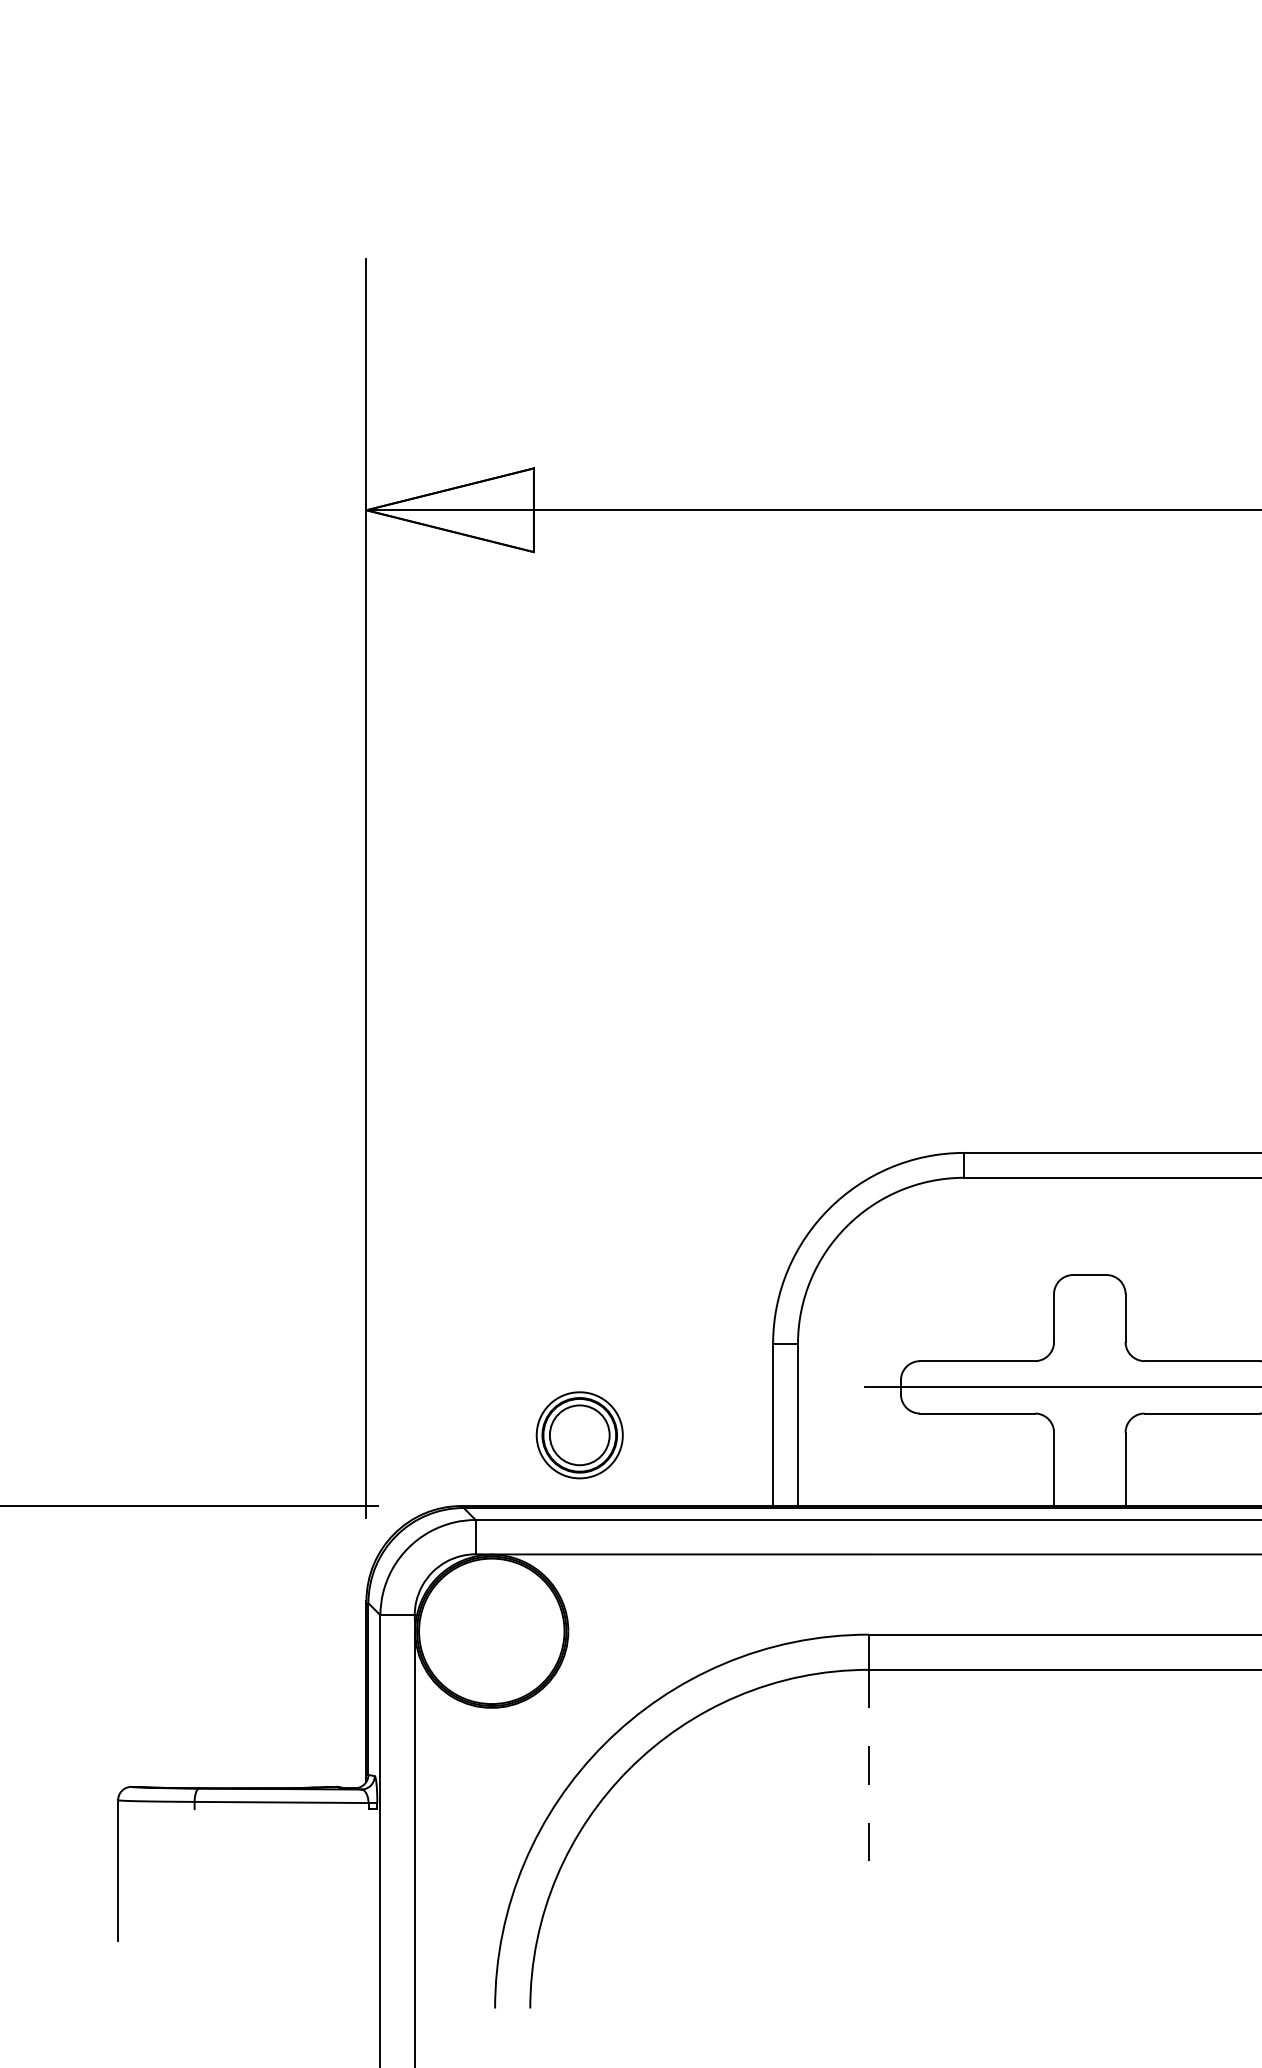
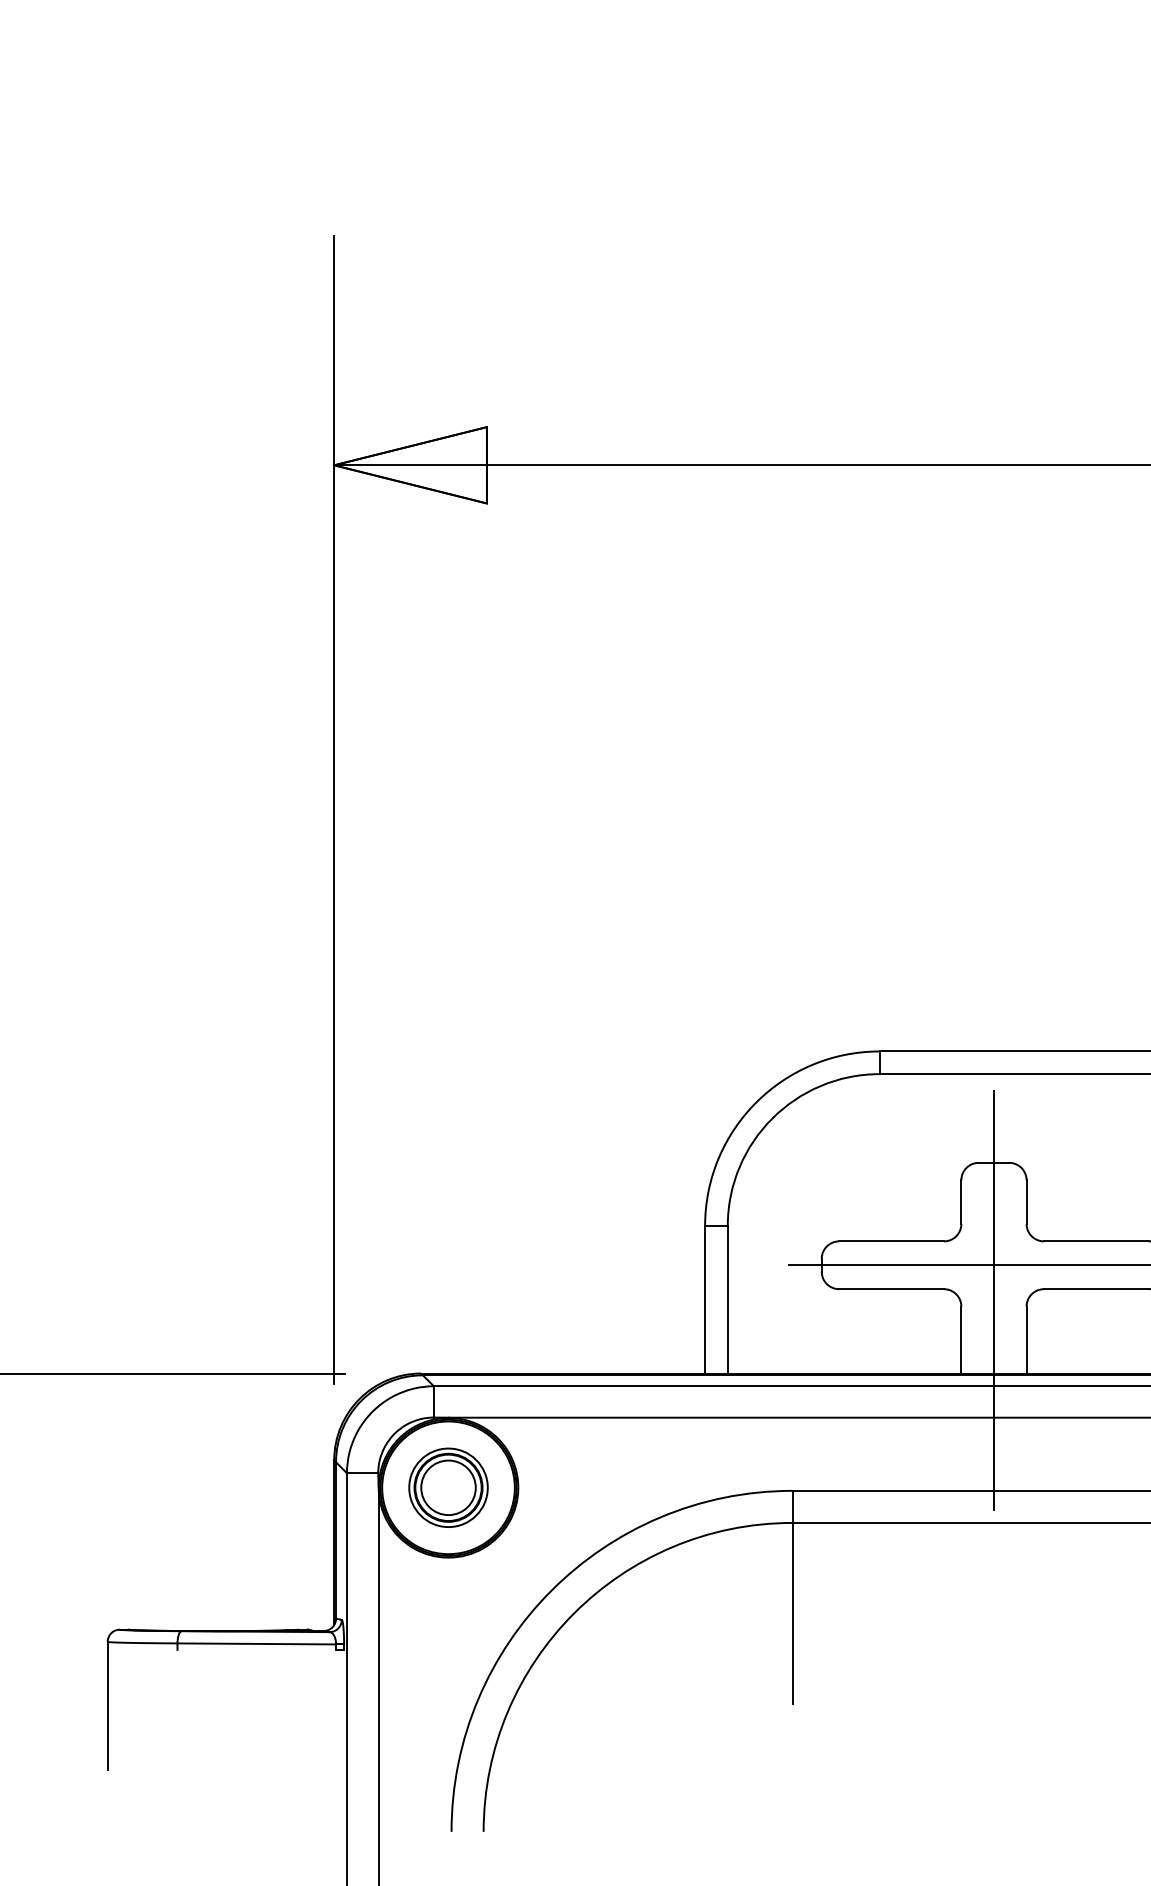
line: (1089, 1425) -> (993, 1300), added
part: (579, 1435) -> (448, 1487), moved
line: (868, 1769) -> (792, 1613), dashed -> solid

